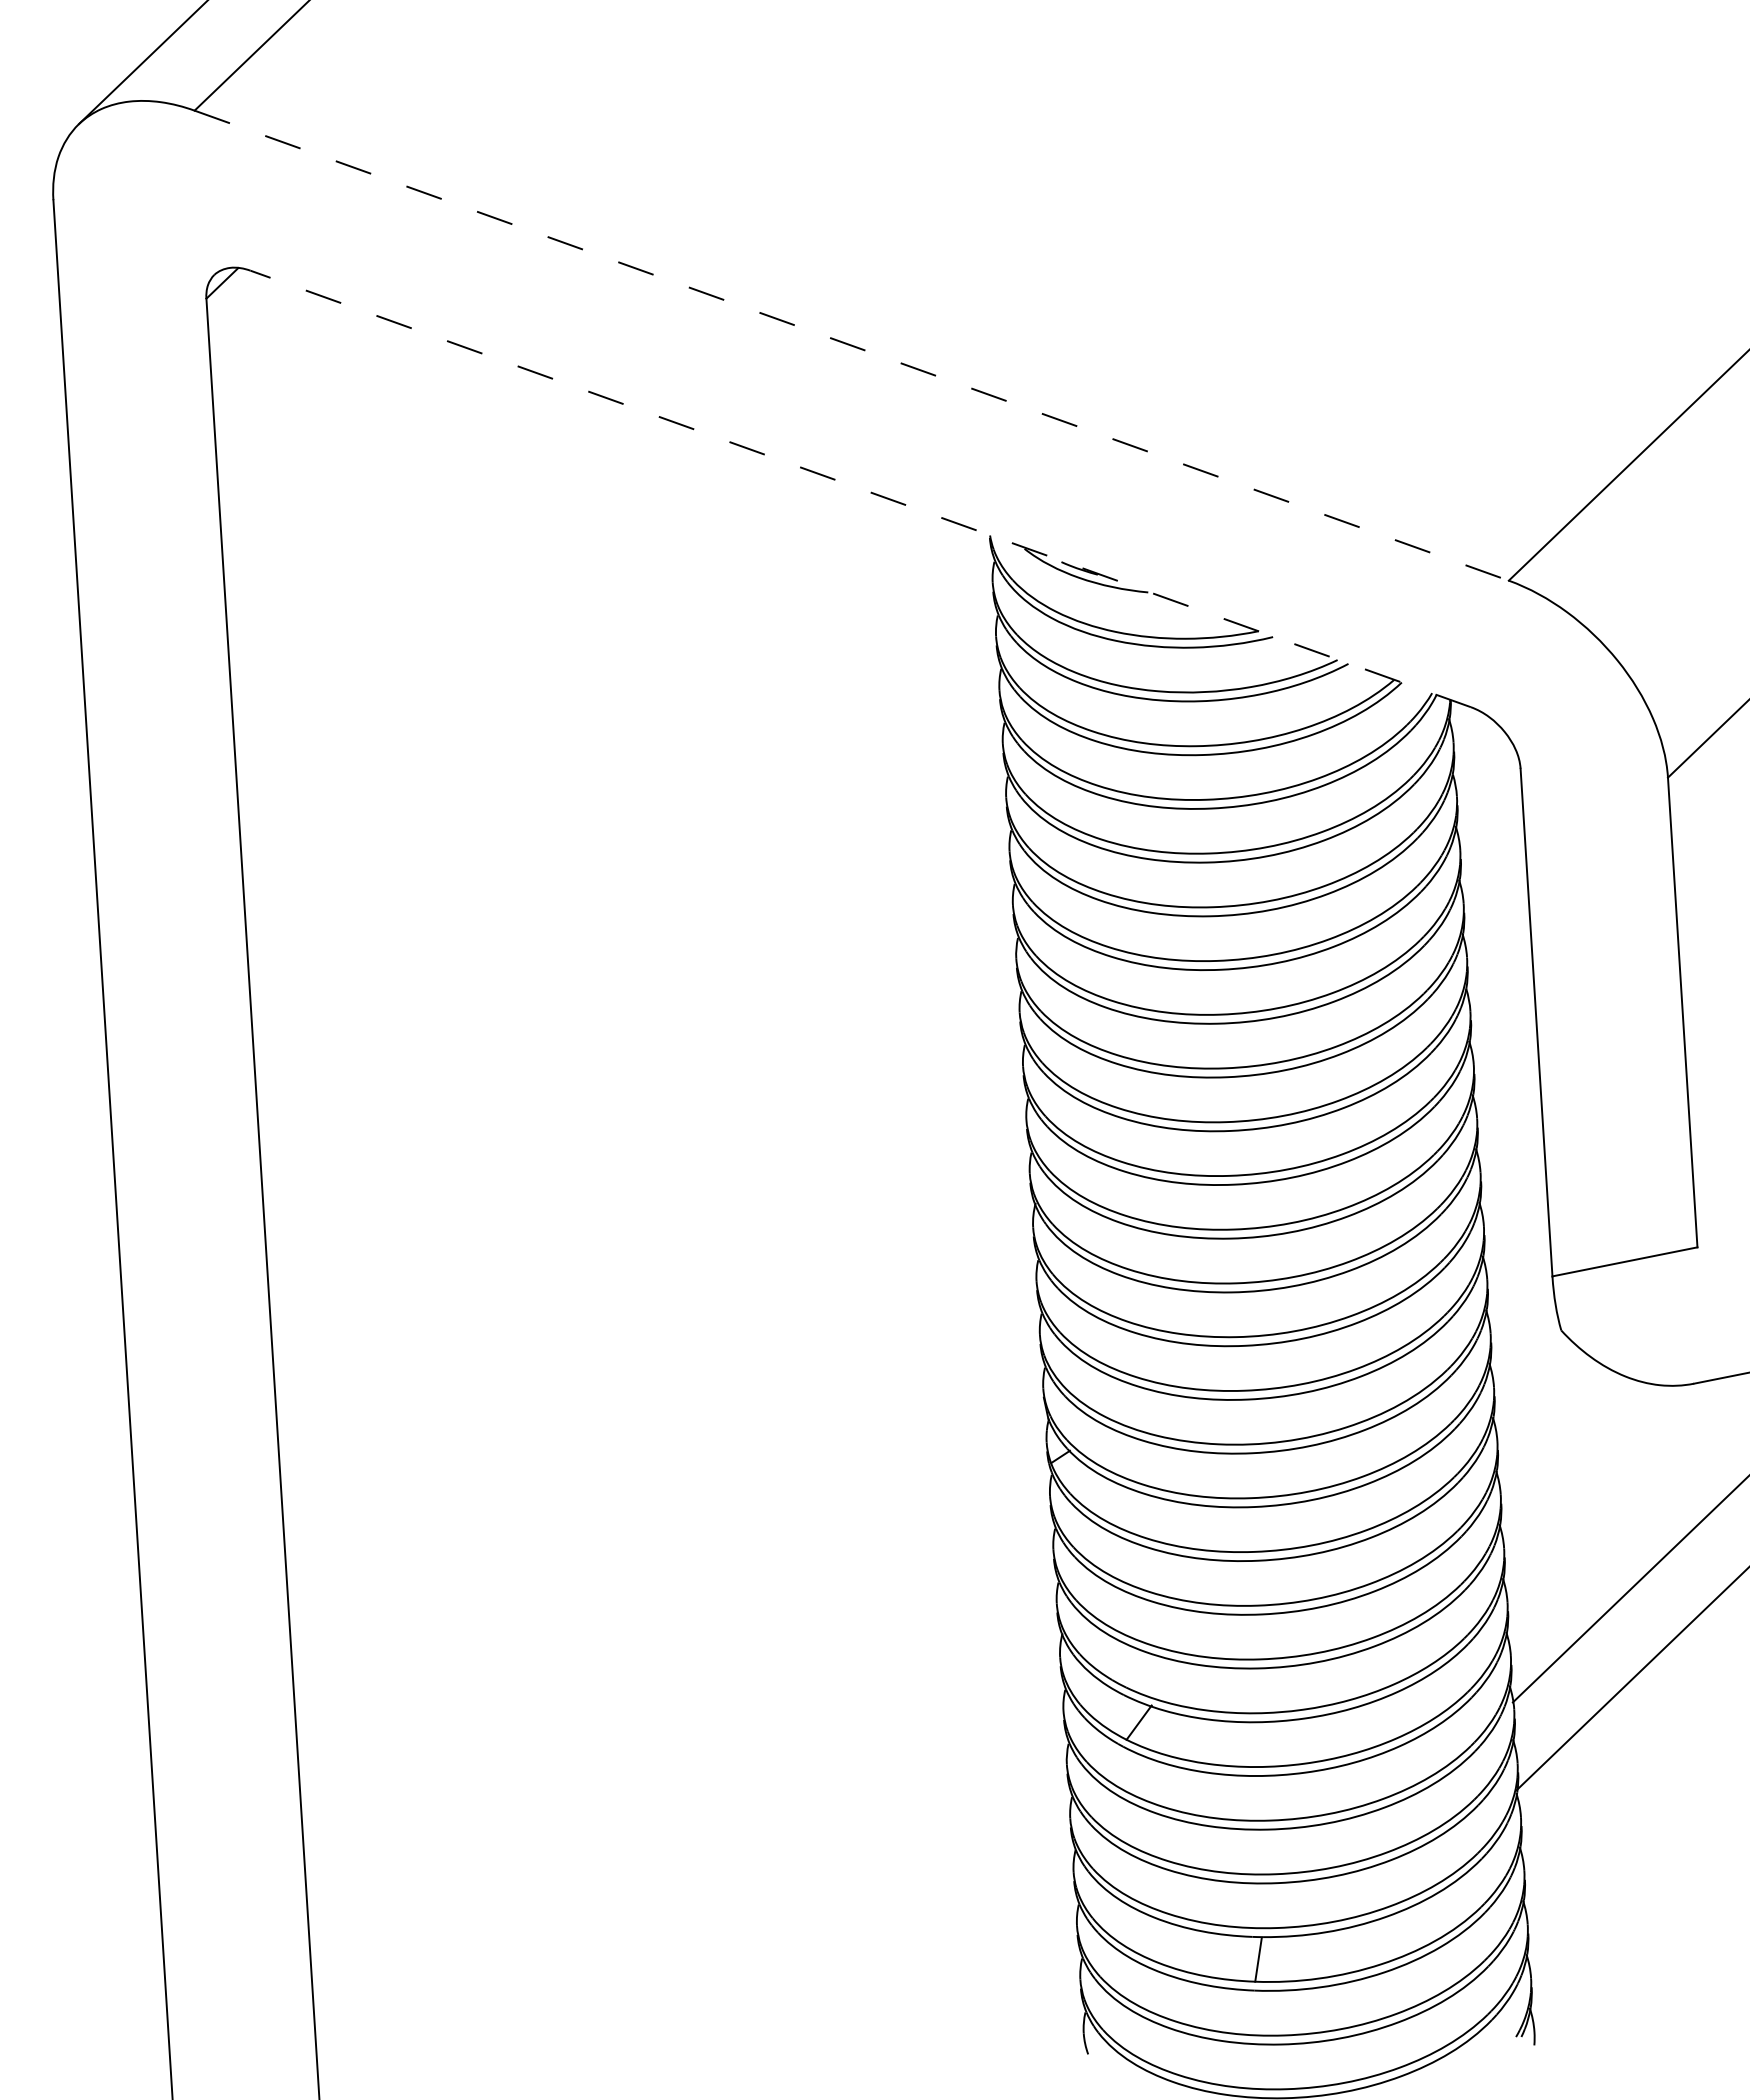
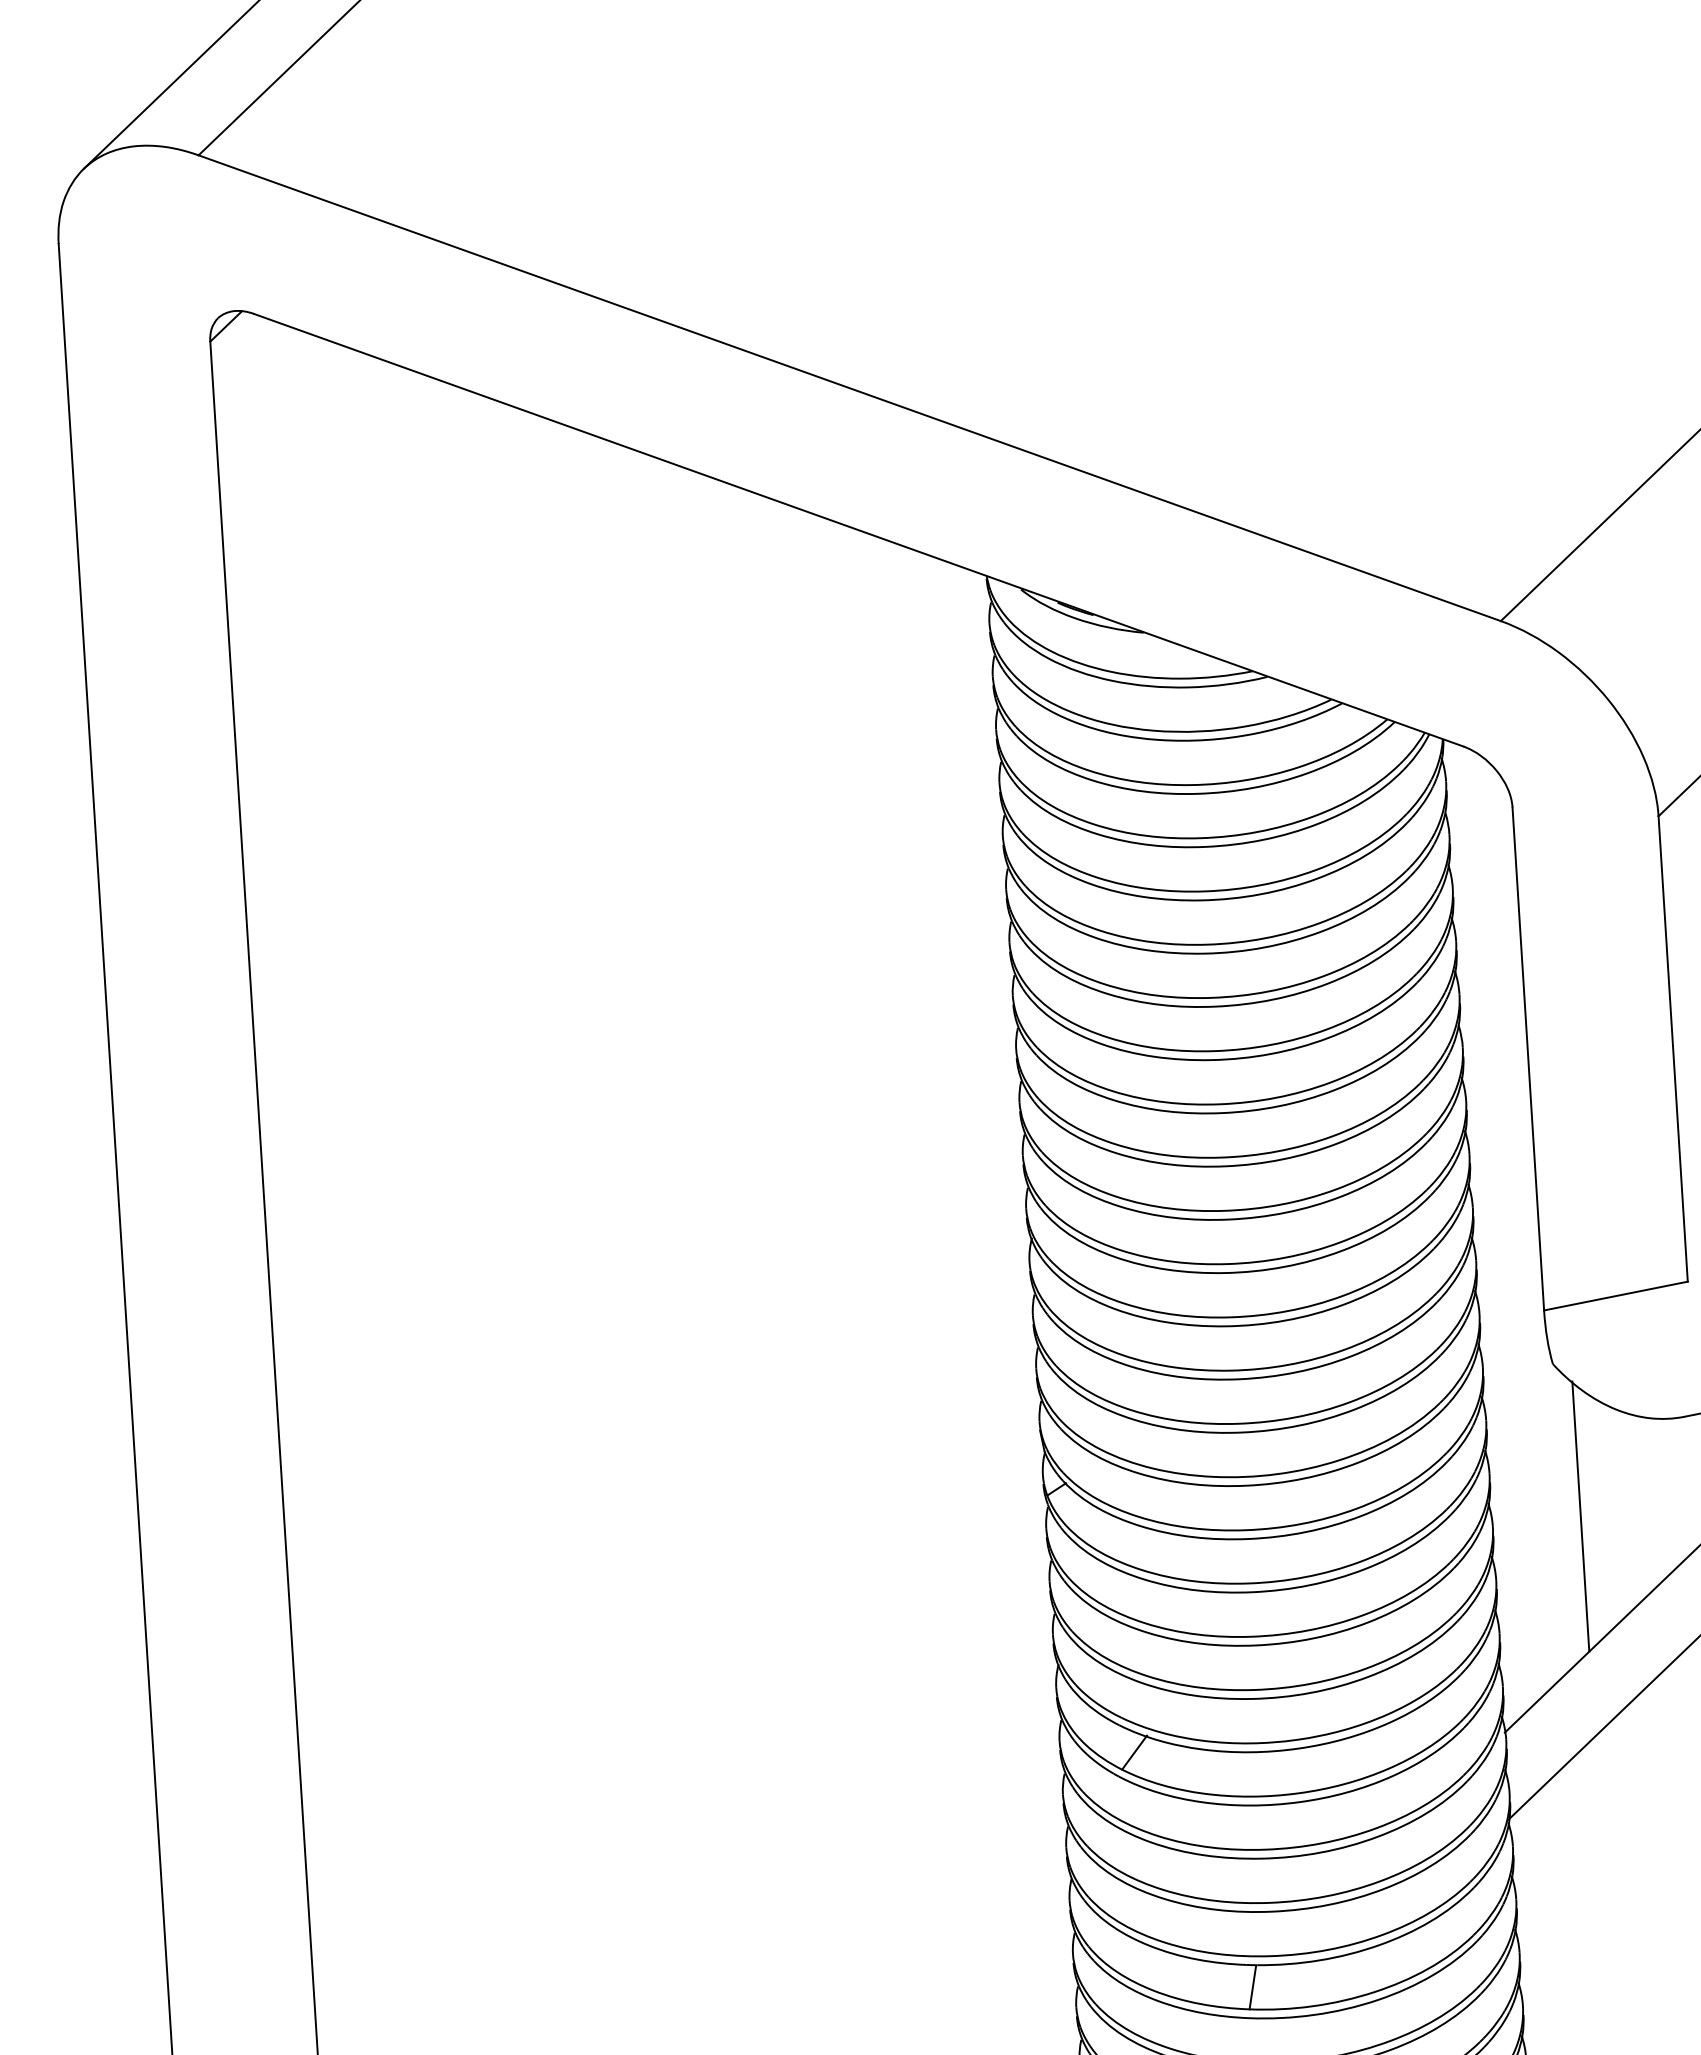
line: (851, 345) -> (849, 388), dashed -> solid
line: (860, 488) -> (858, 529), dashed -> solid
line: (1589, 1484) -> (1580, 1516), added

